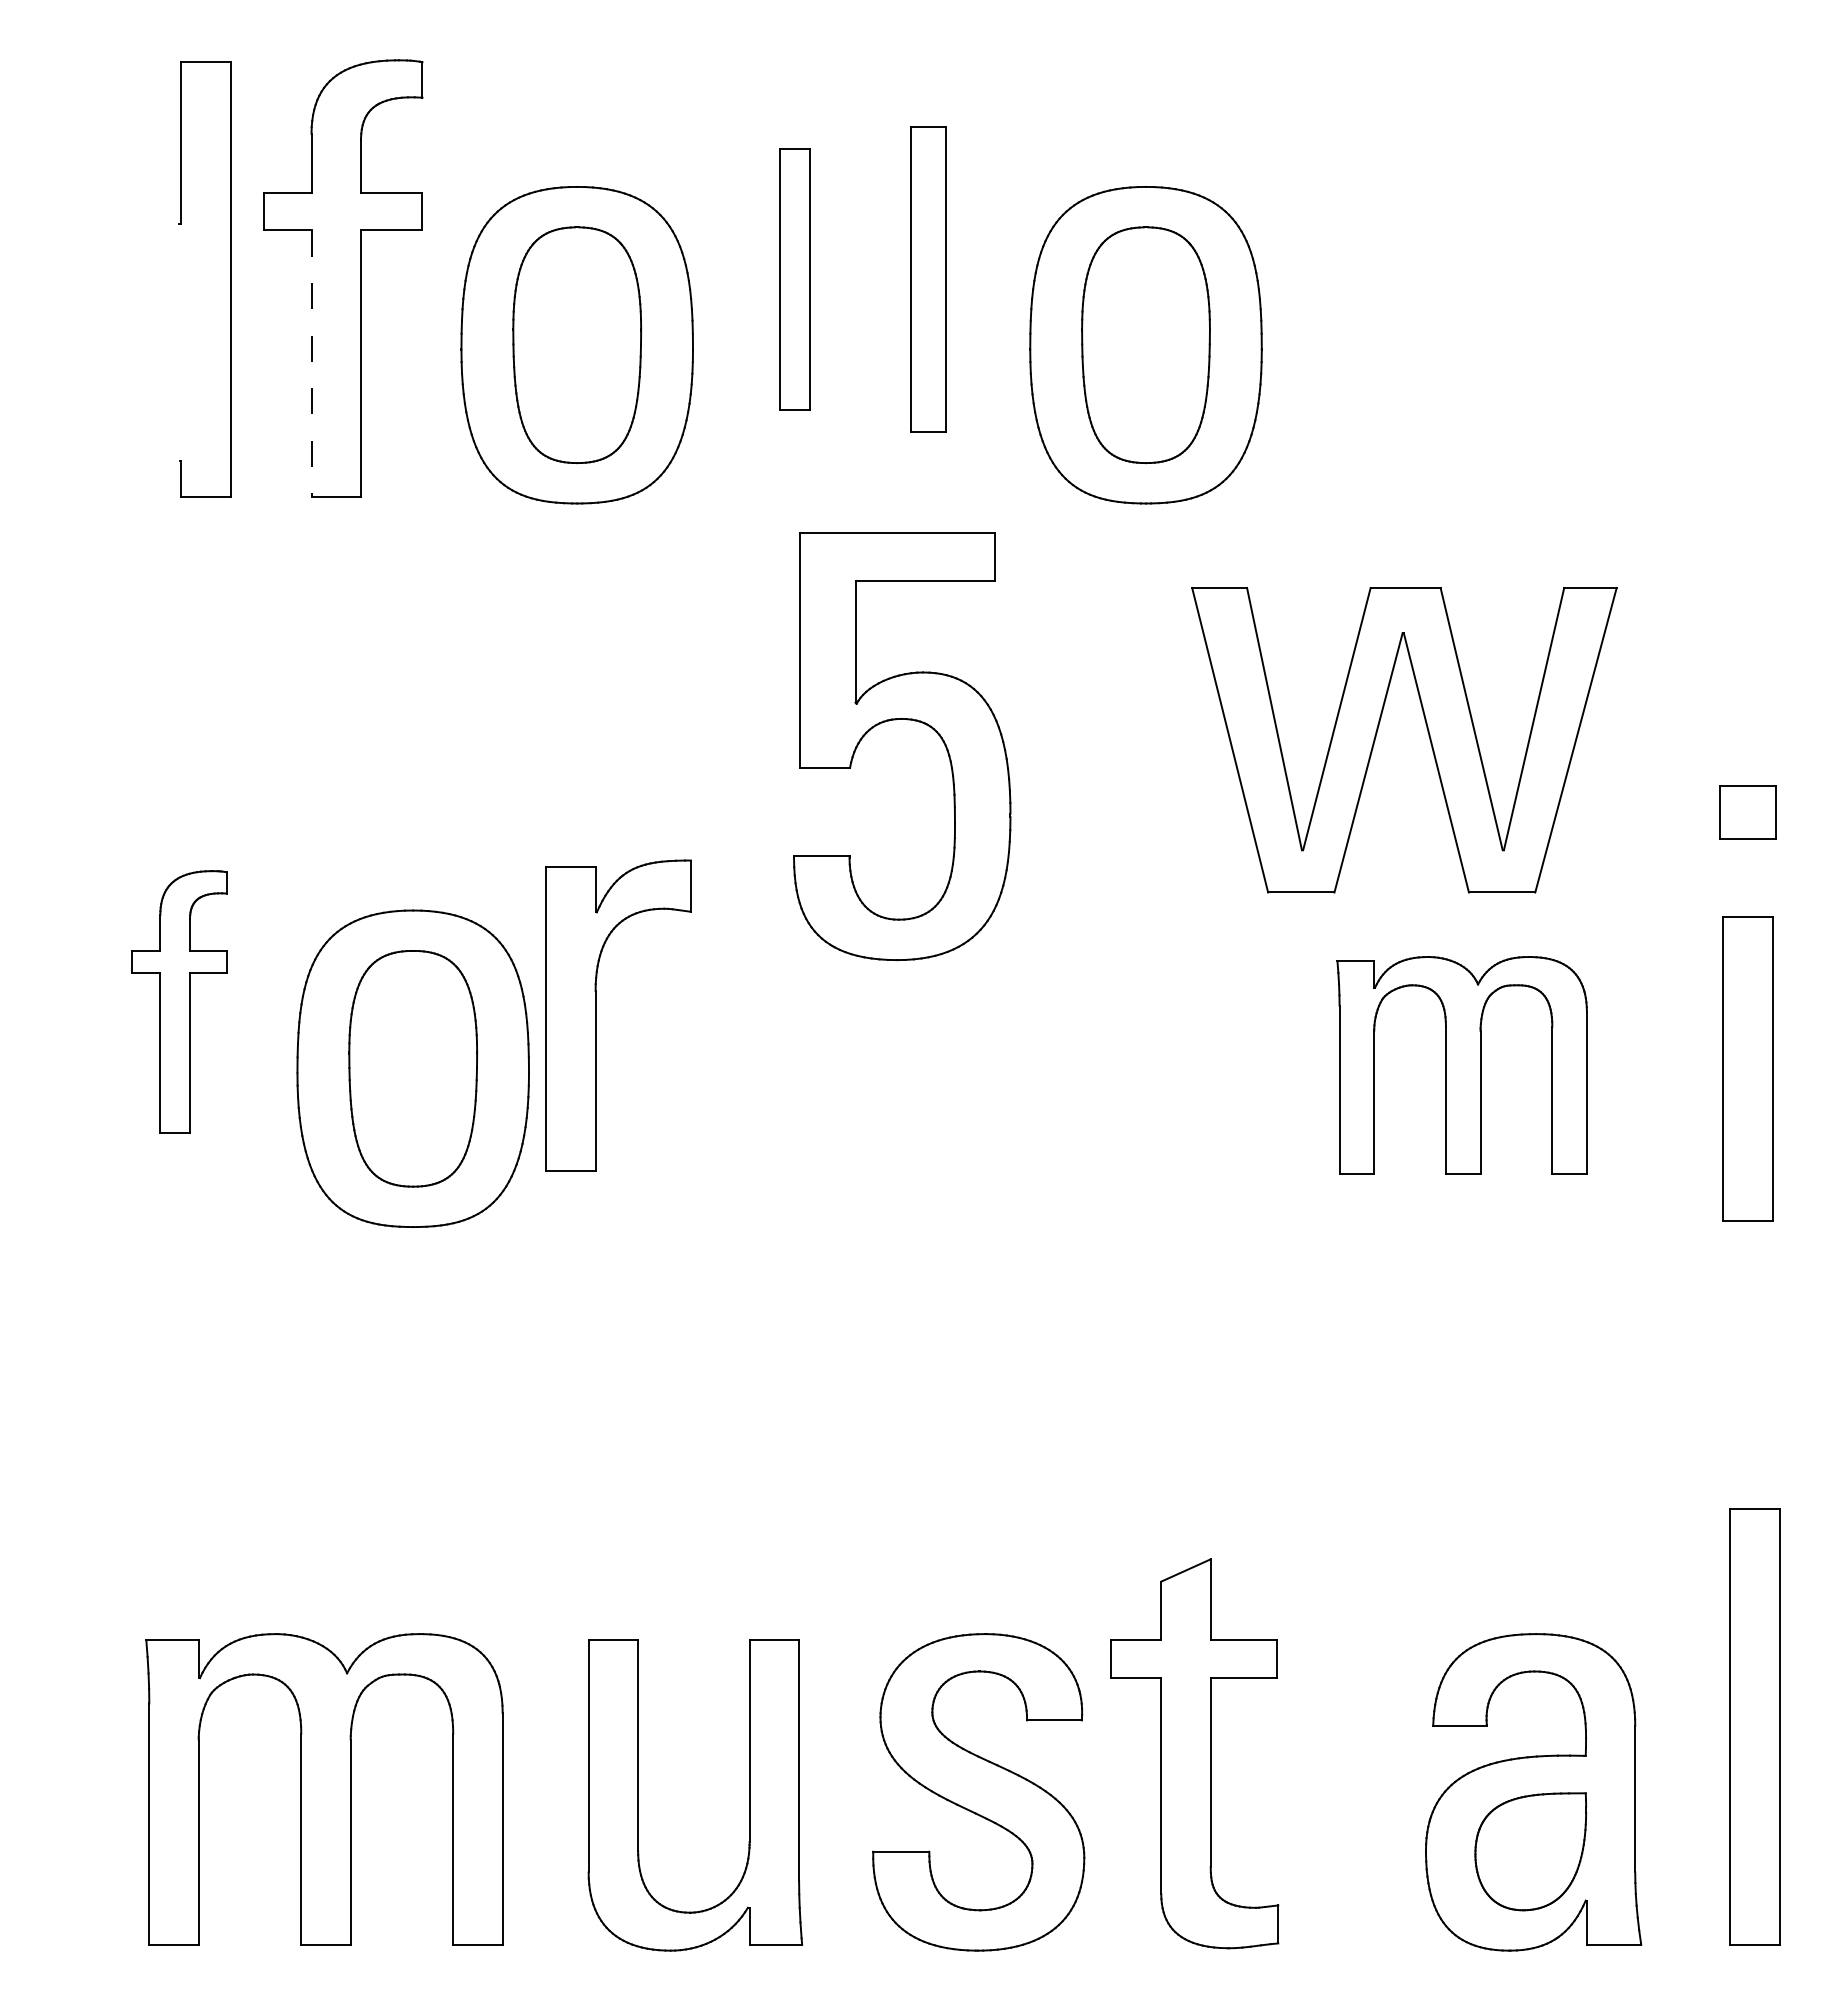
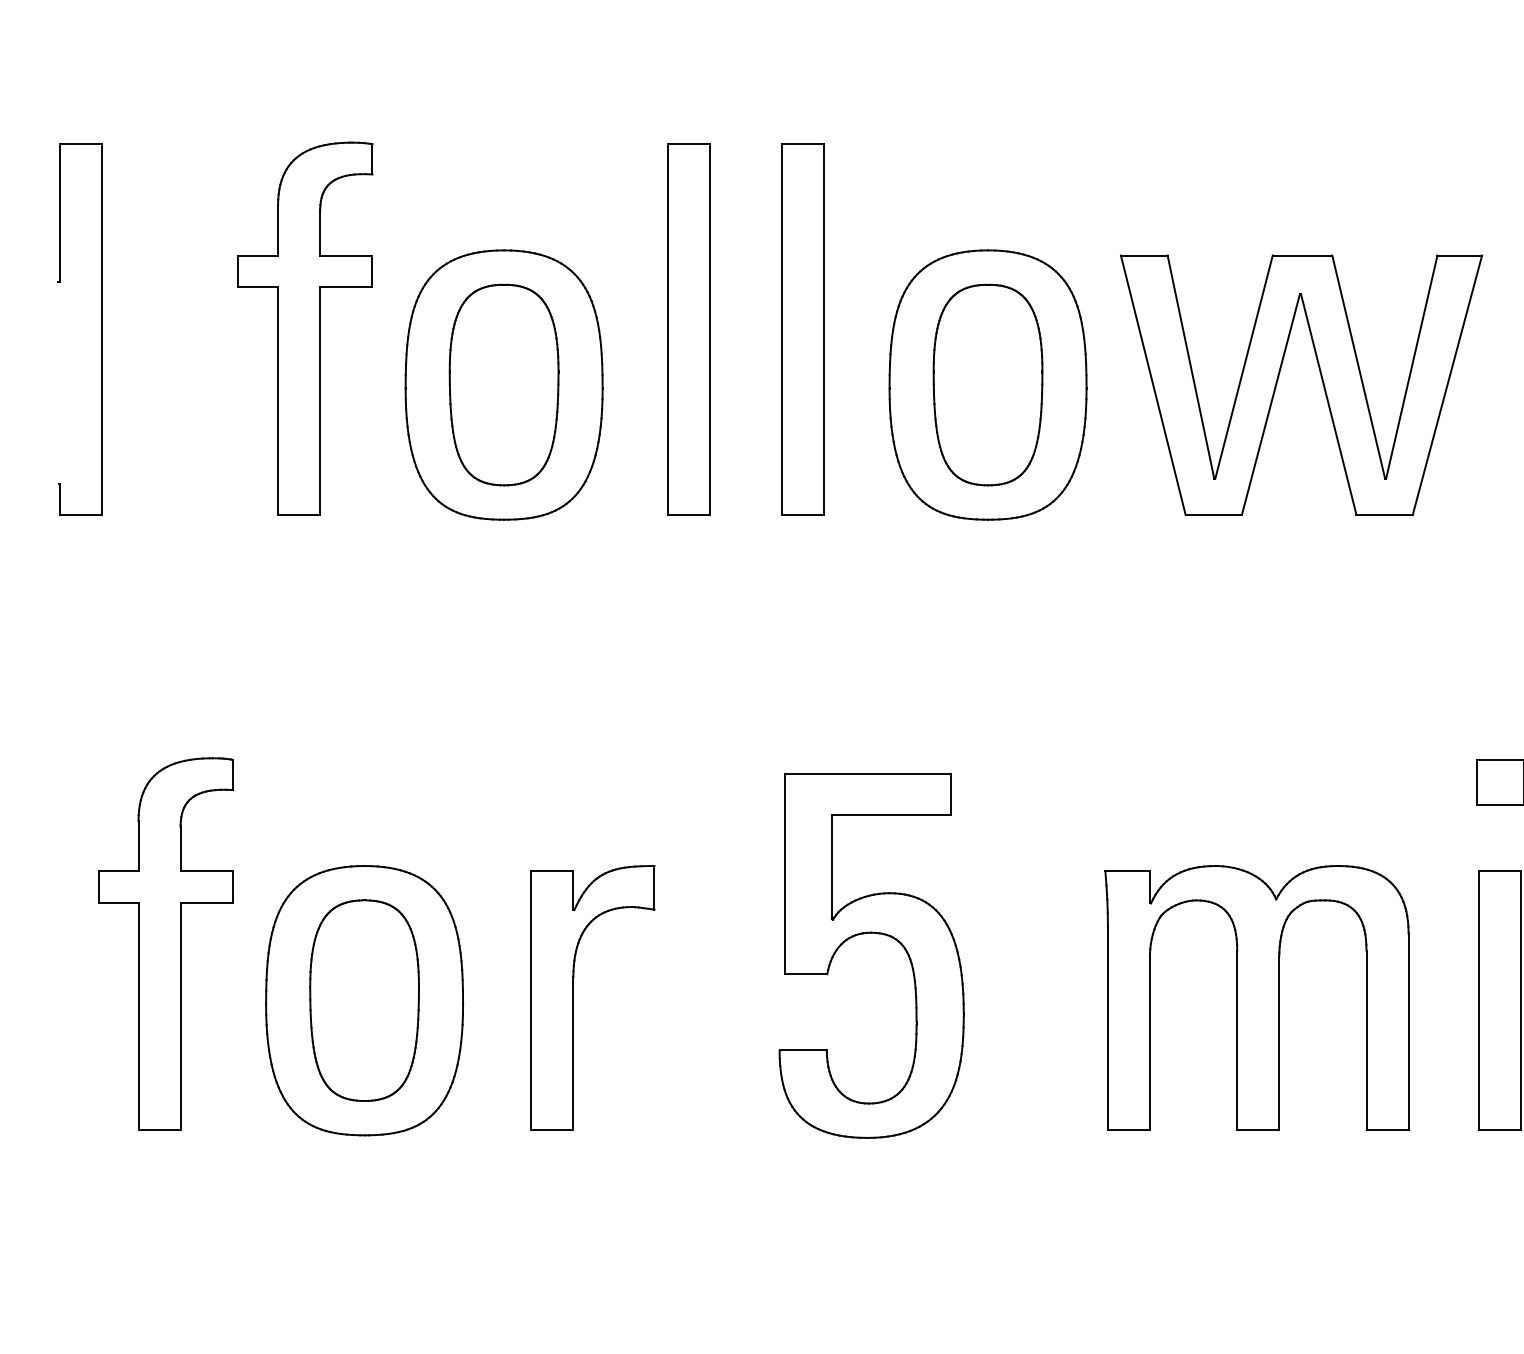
part: (230, 279) -> (101, 329), moved
part: (794, 279) -> (688, 329), size x1.67
part: (928, 279) -> (803, 329), size x1.43
line: (311, 363) -> (278, 400), dashed -> solid
part: (907, 720) -> (876, 934), moved
part: (1428, 736) -> (1321, 381), moved
part: (179, 1001) -> (165, 943), size x1.67
part: (596, 1015) -> (574, 997), moved
part: (1462, 1065) -> (1257, 997), size x1.43

